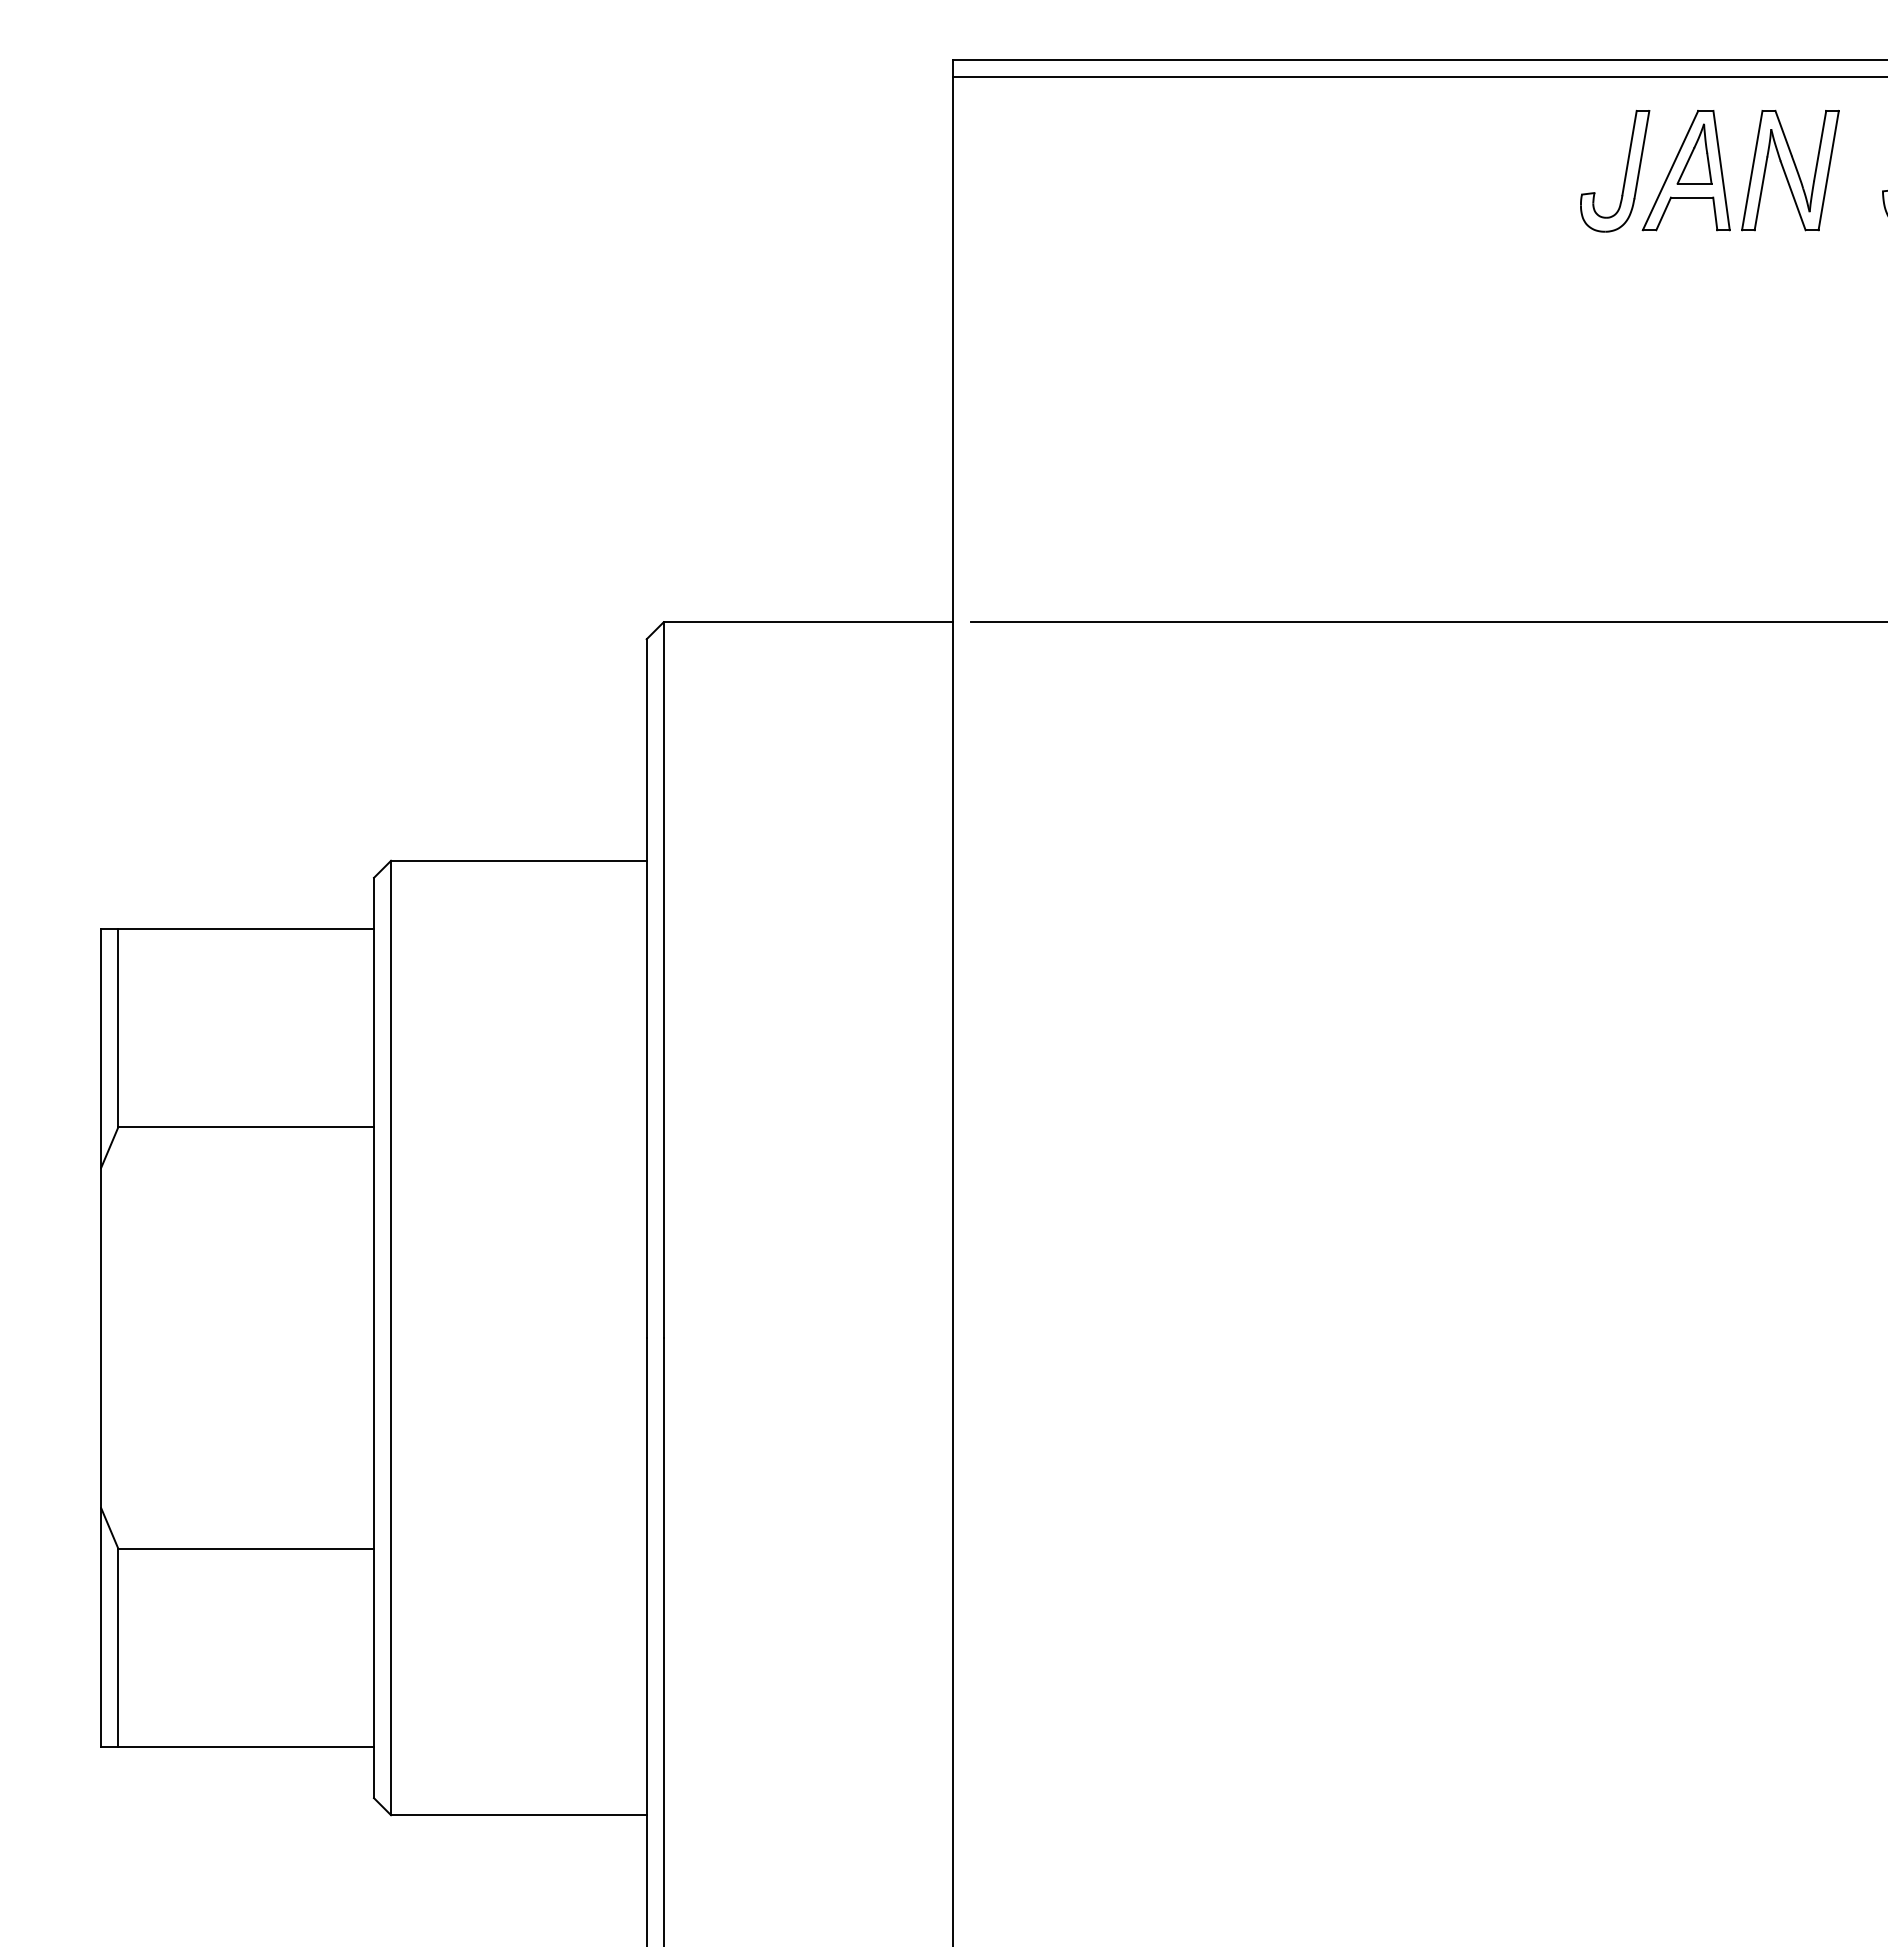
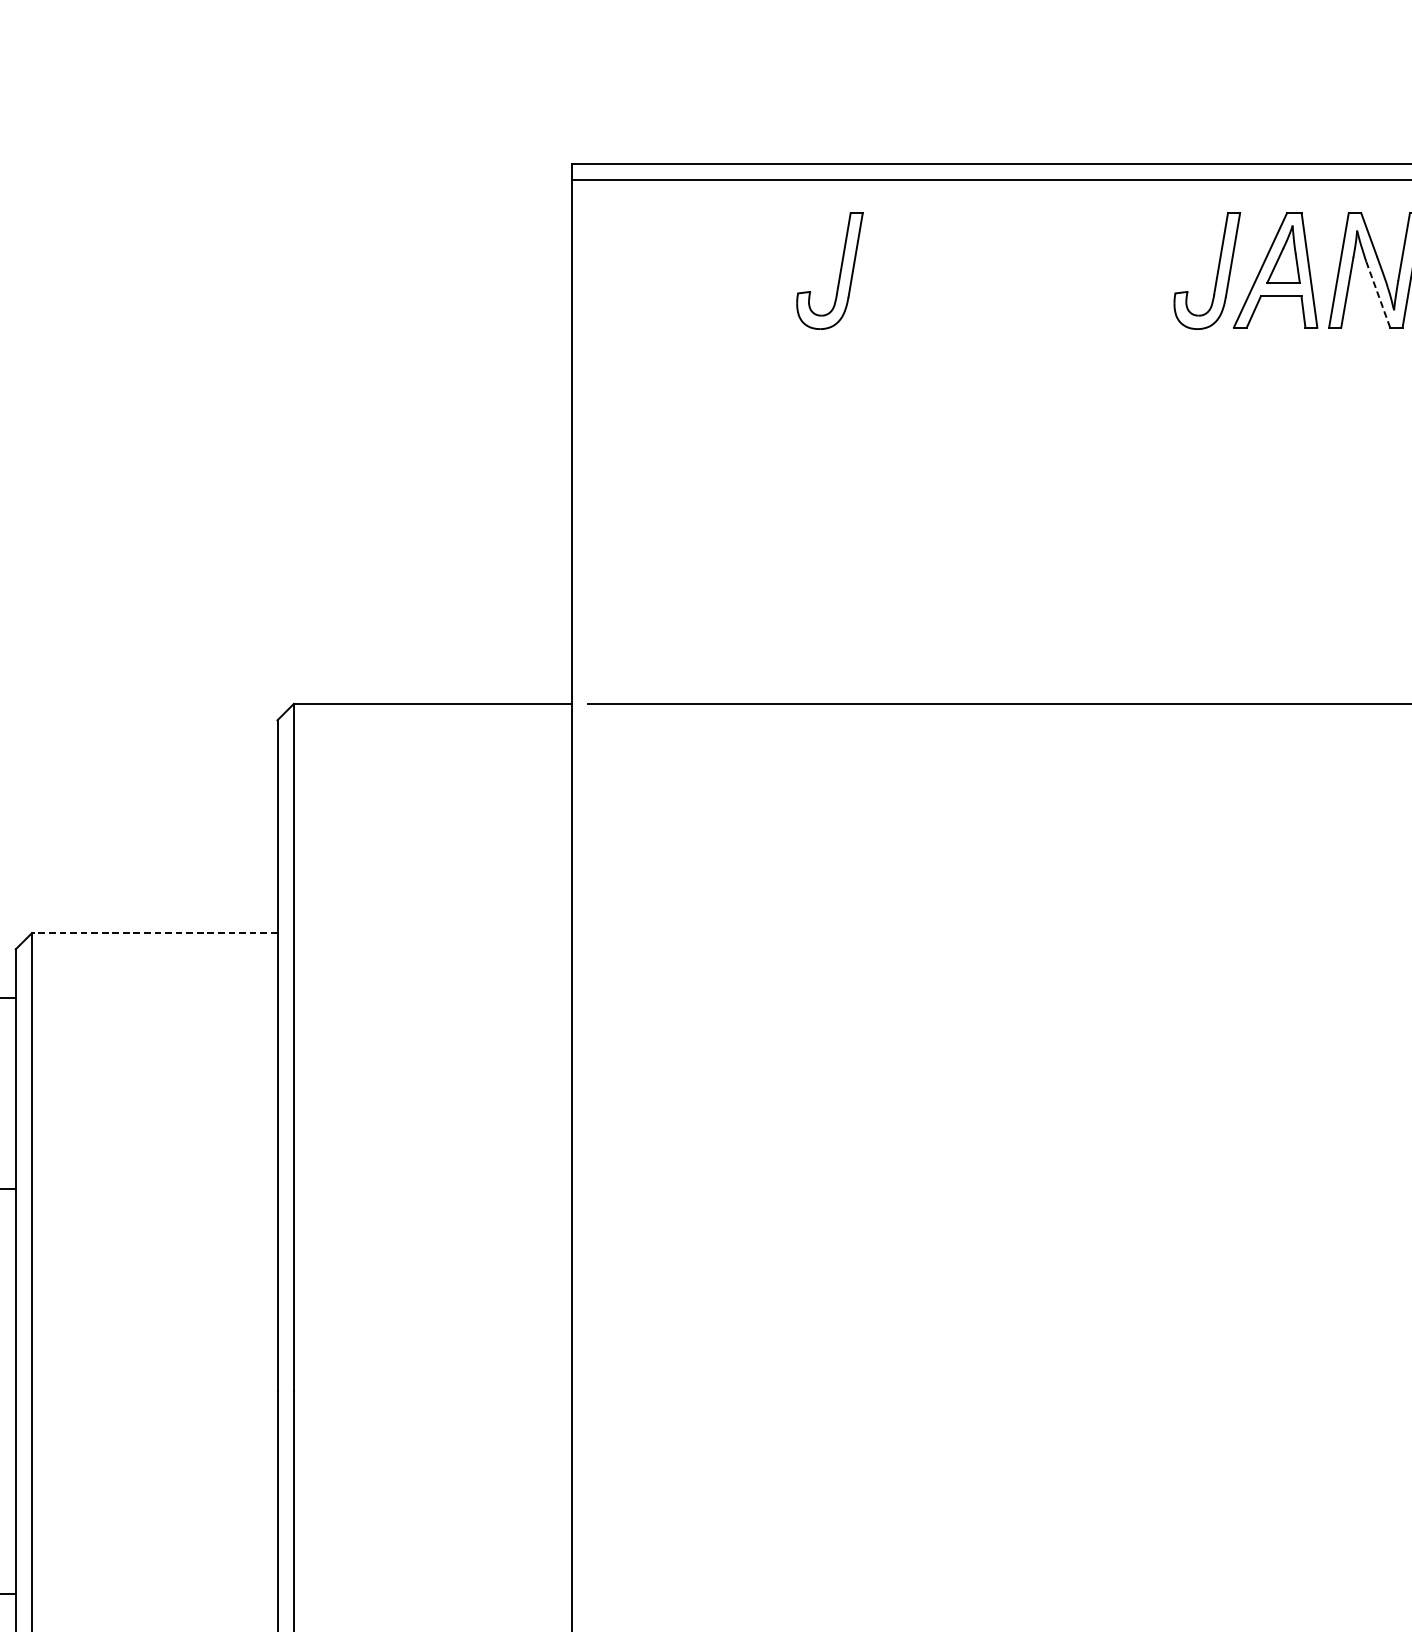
part: (1231, 175) -> (838, 275), added
line: (1793, 195) -> (1378, 294), solid -> dashed
line: (518, 860) -> (154, 932), solid -> dashed

